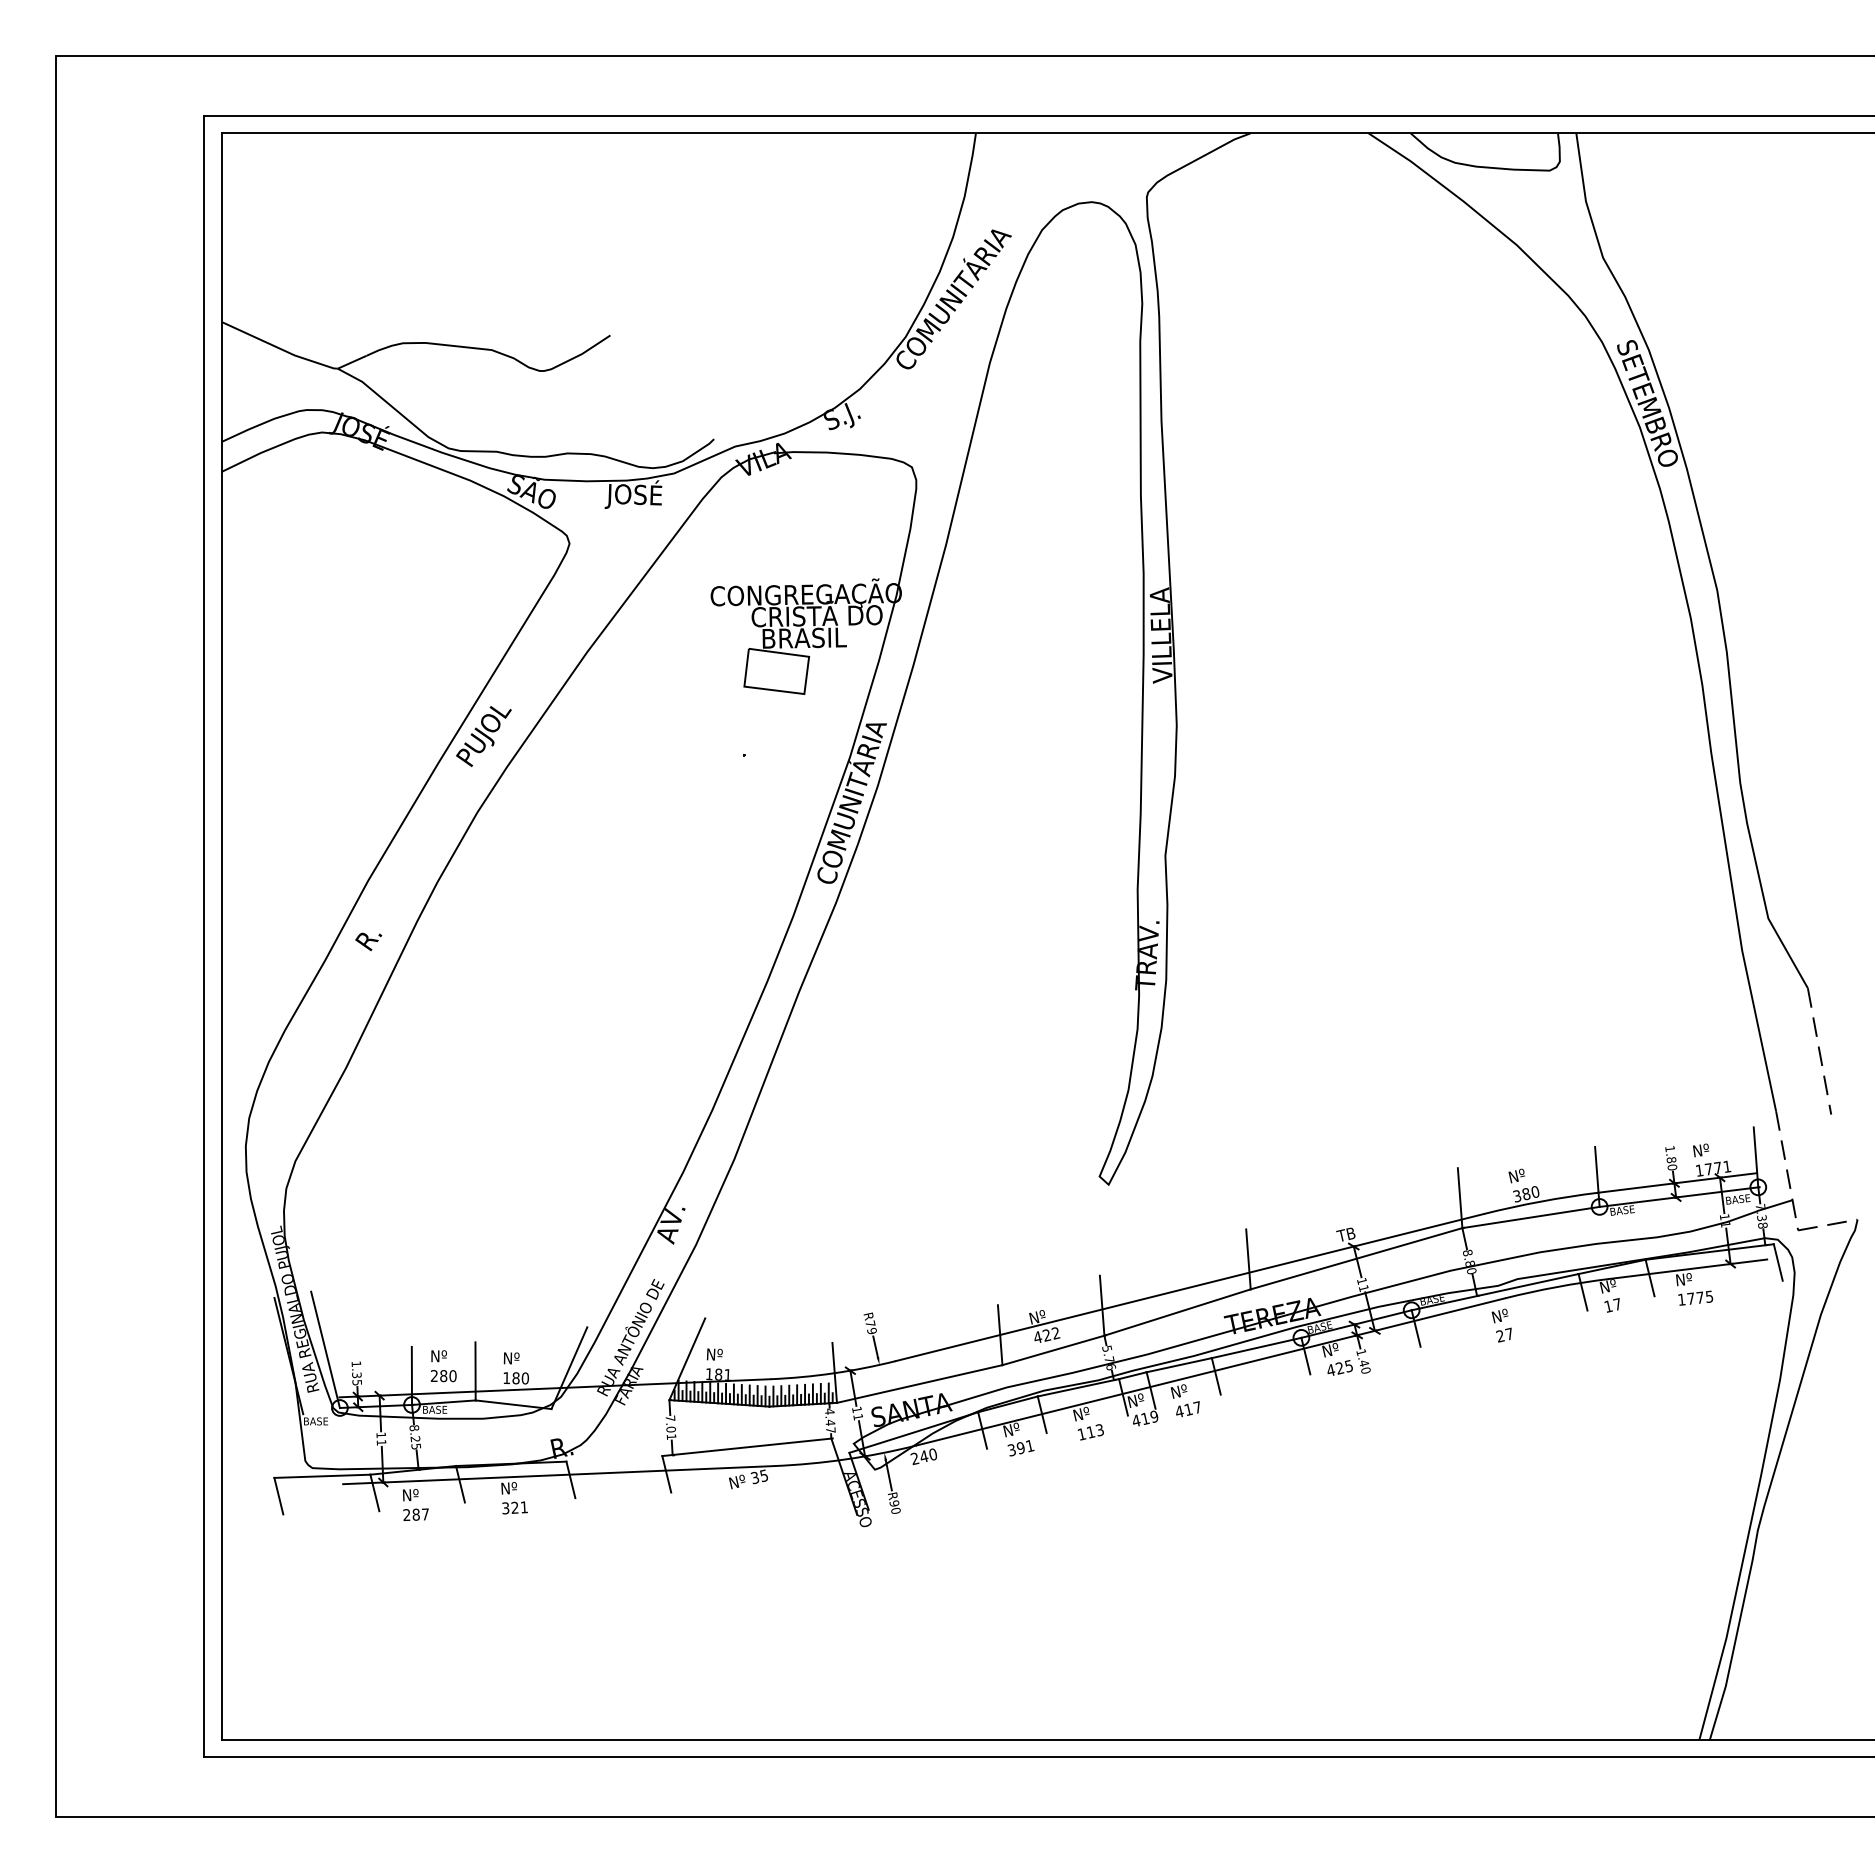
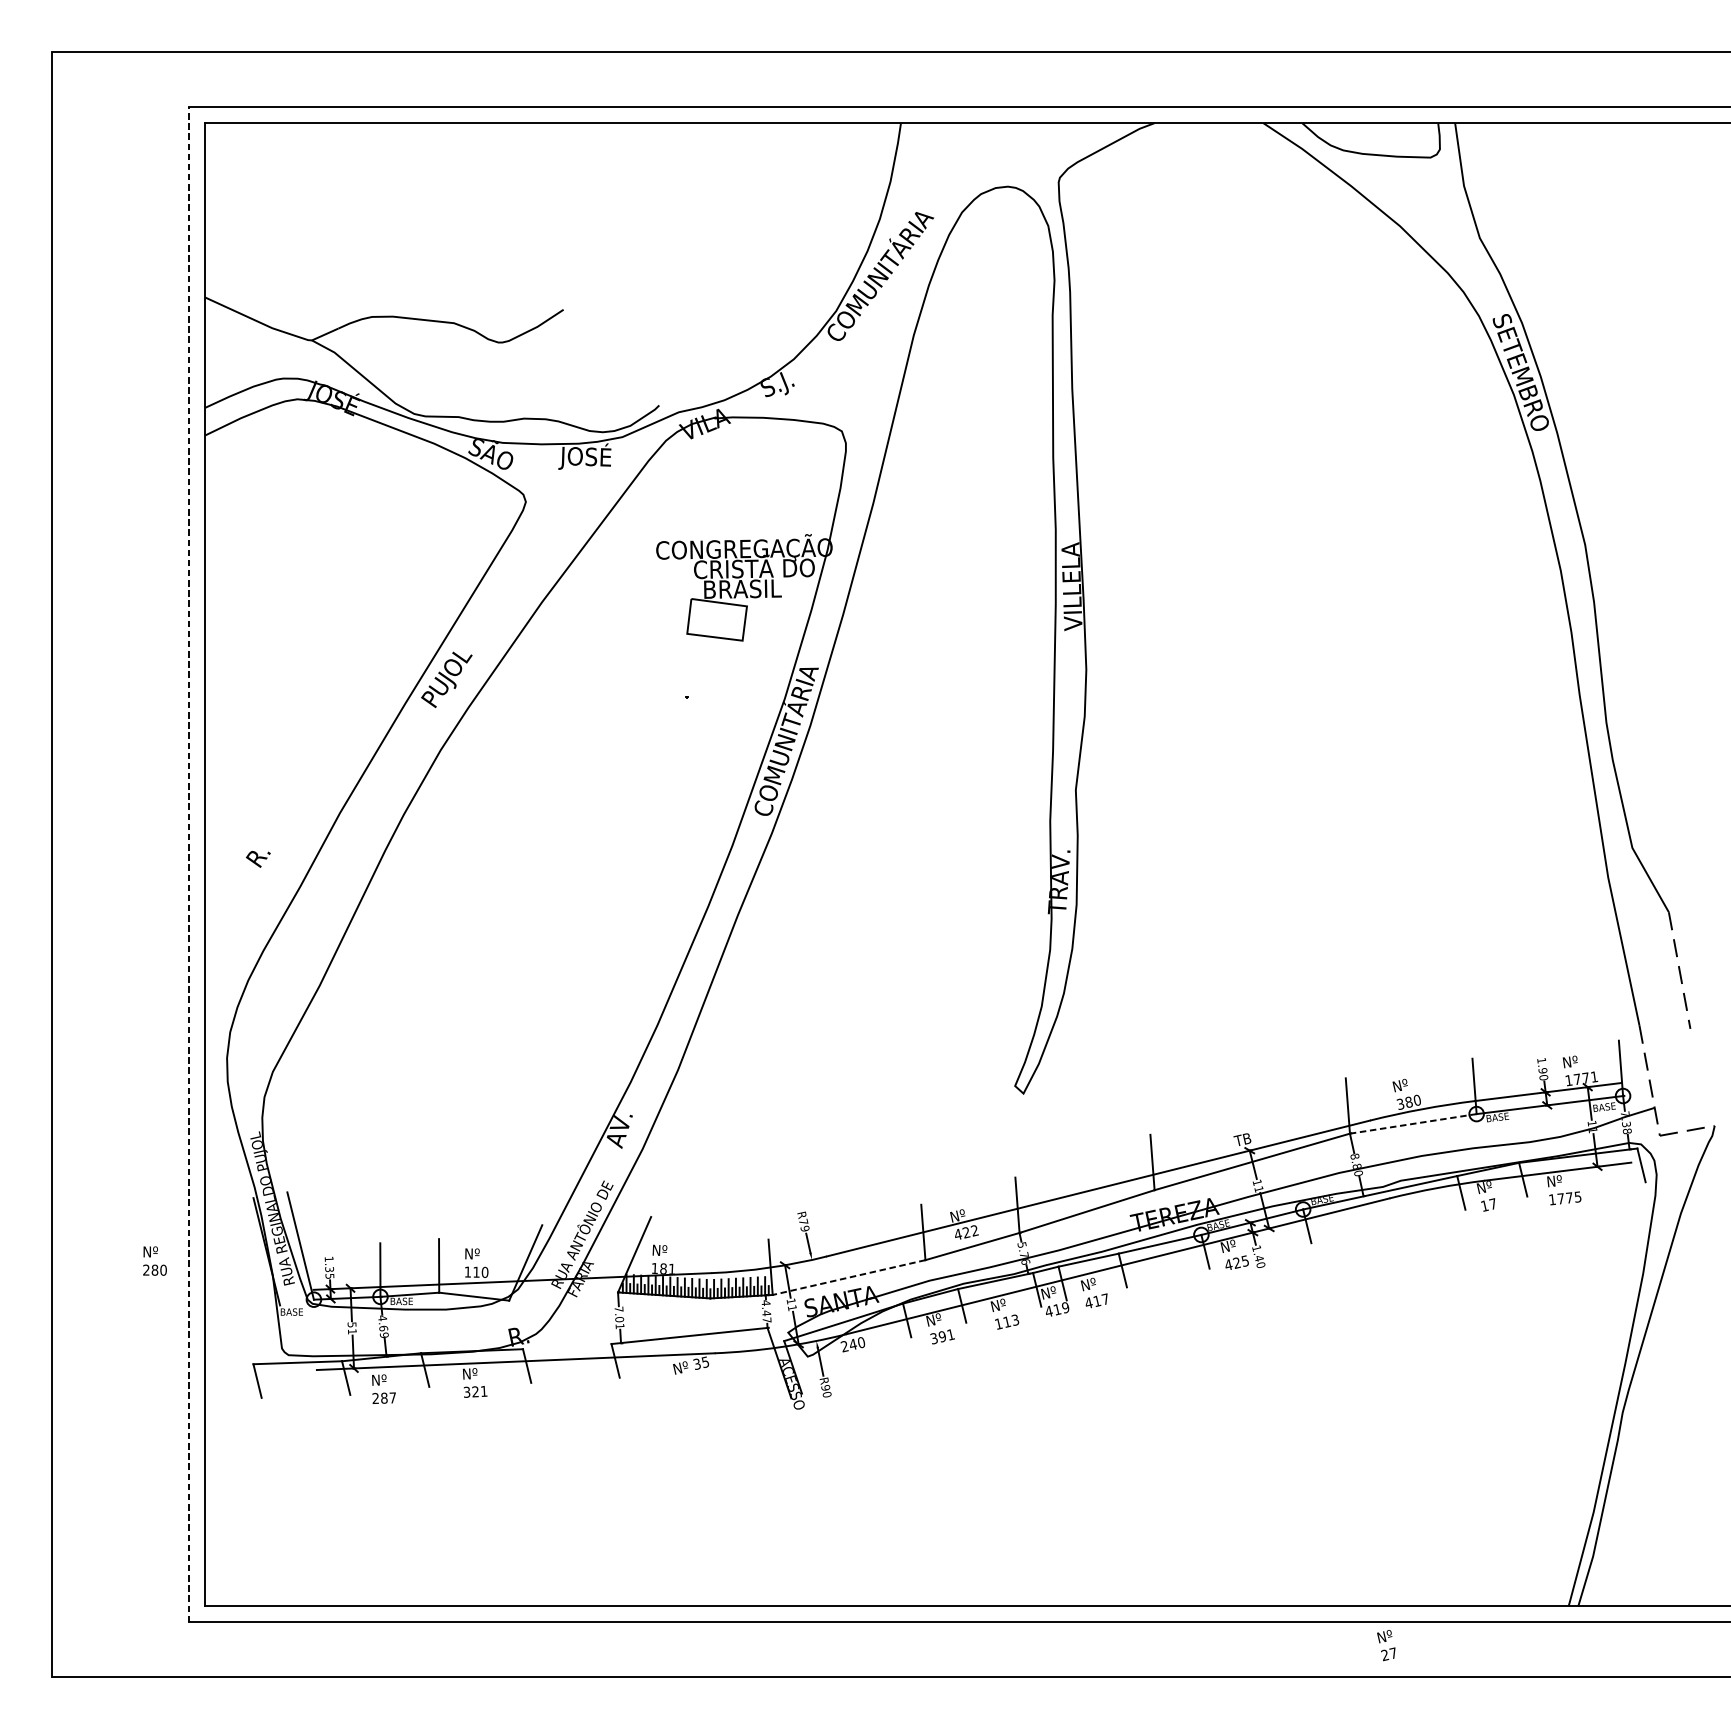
line: (204, 936) -> (188, 864), solid -> dashed
text: (368, 941) -> (258, 858), moved
text: (1671, 1160) -> (1542, 1071), 1.80 -> 1.90
line: (1530, 1217) -> (1412, 1123), solid -> dashed
text: (1501, 1325) -> (1386, 1645), moved
text: (443, 1366) -> (154, 1261), moved
text: (515, 1378) -> (475, 1272), 180 -> 110
line: (919, 1384) -> (848, 1278), solid -> dashed
text: (380, 1435) -> (351, 1325), 11 -> 51
text: (415, 1437) -> (383, 1326), 8.25 -> 4.69

